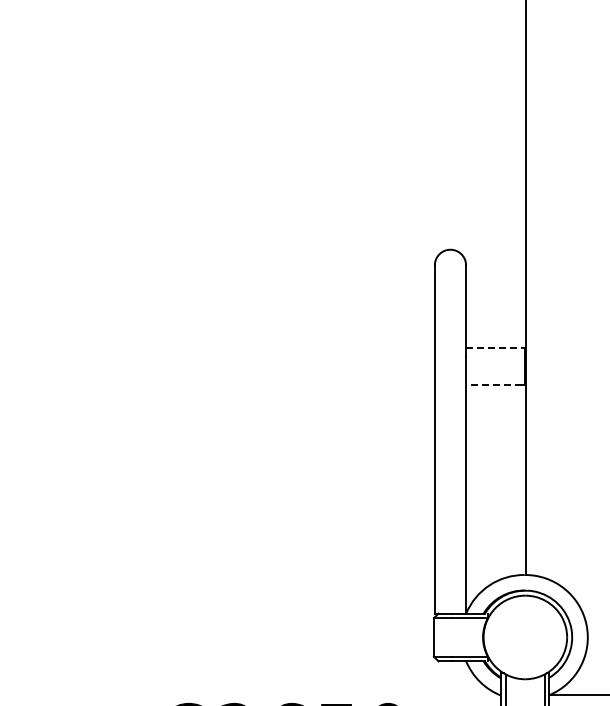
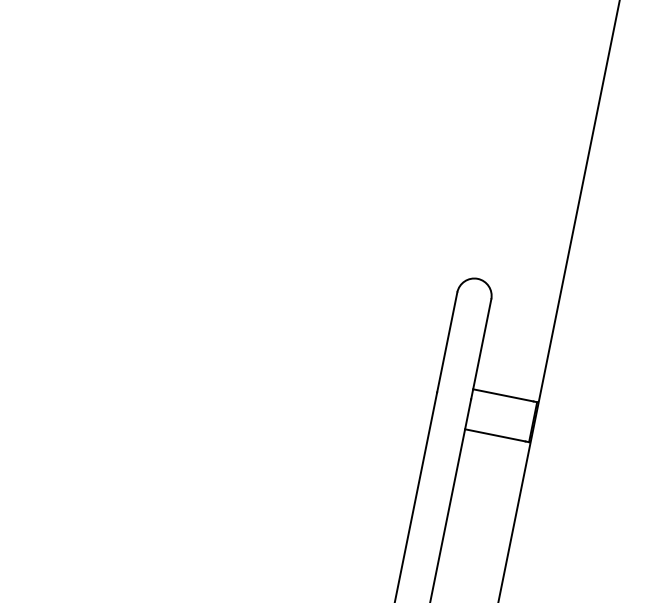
line: (493, 348) -> (502, 395), dashed -> solid
line: (493, 384) -> (495, 434), dashed -> solid

